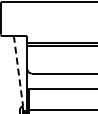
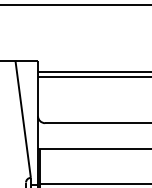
line: (18, 71) -> (23, 119), dashed -> solid

